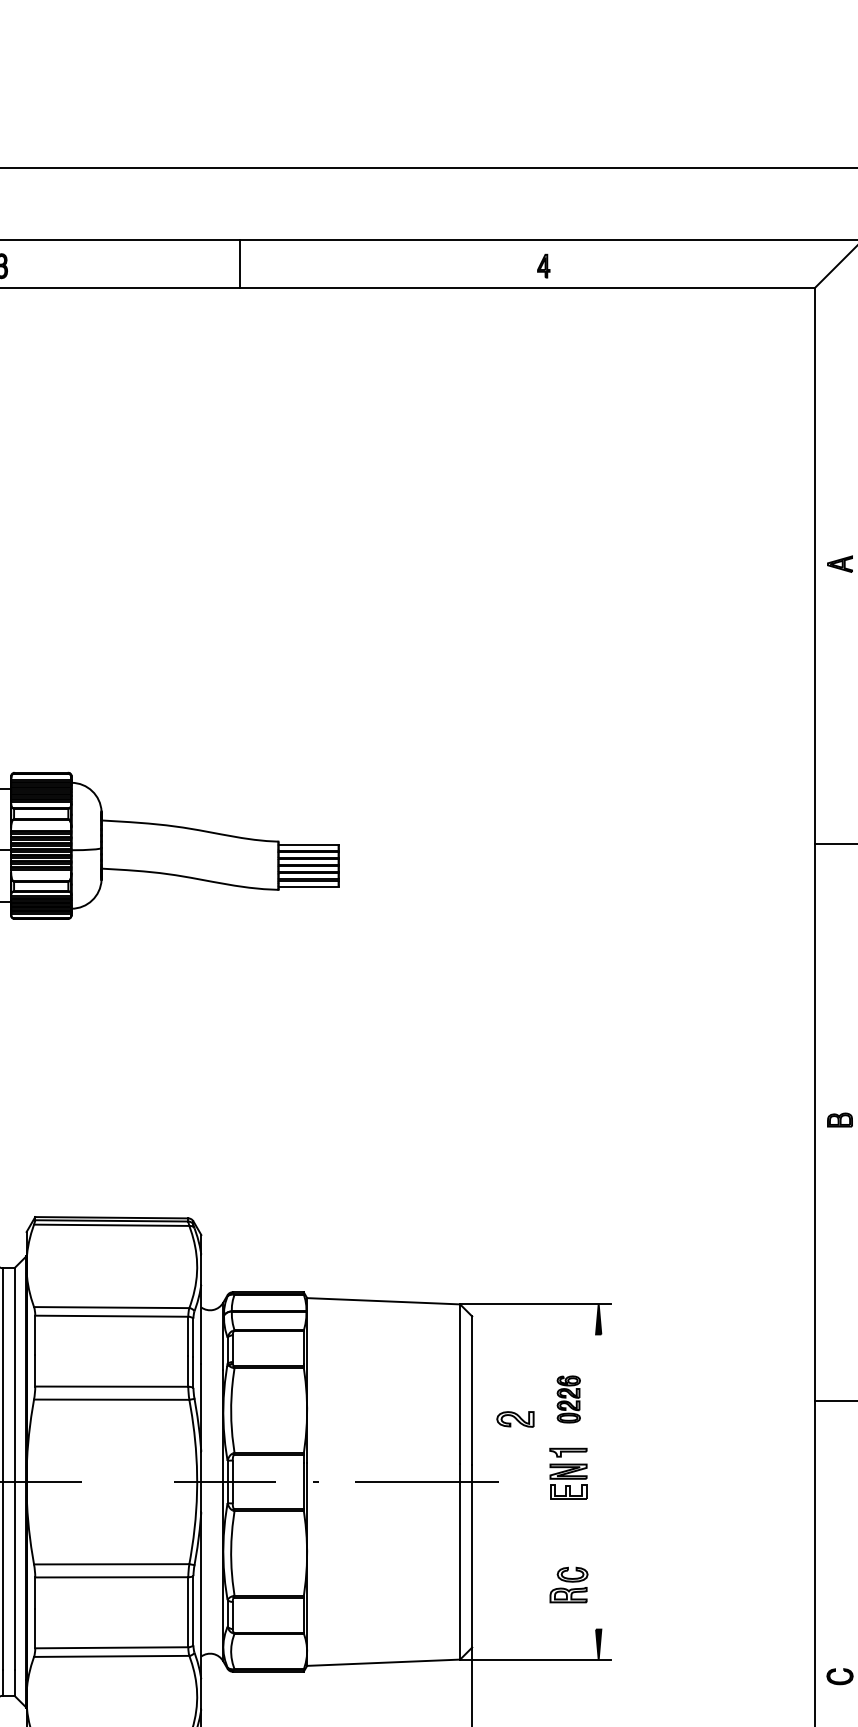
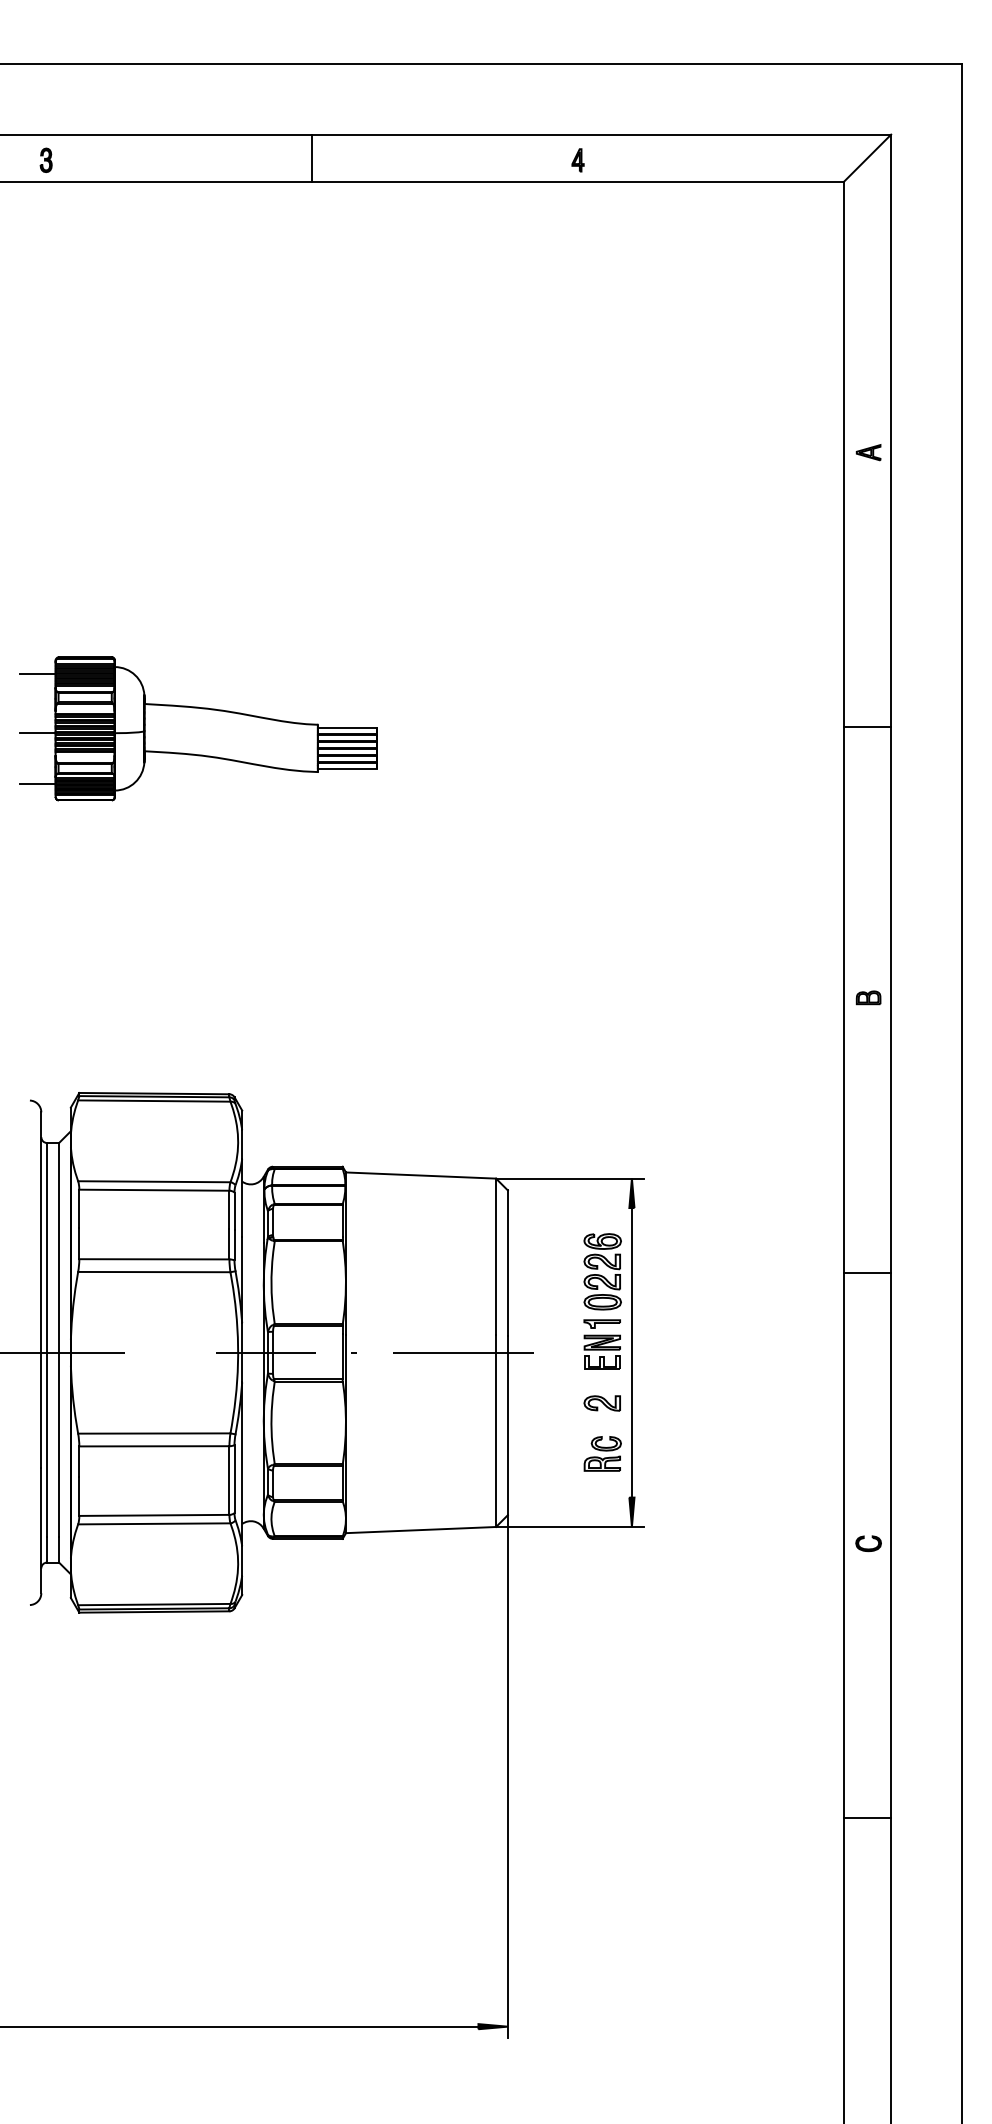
line: (240, 263) -> (312, 157), moved
part: (568, 1399) -> (602, 1271), size x1.67
part: (514, 1419) -> (601, 1403), moved
line: (598, 1481) -> (631, 1352), added

